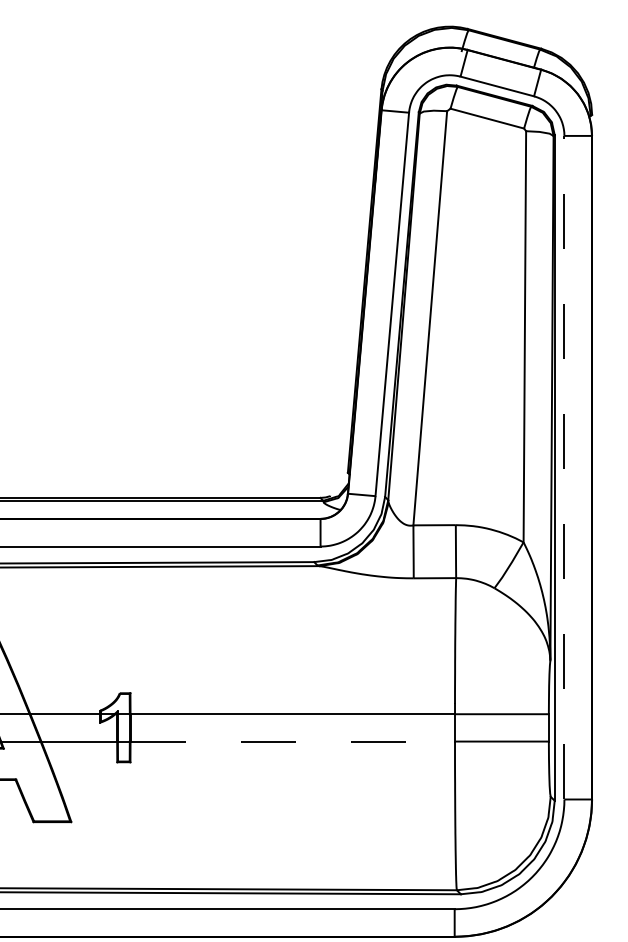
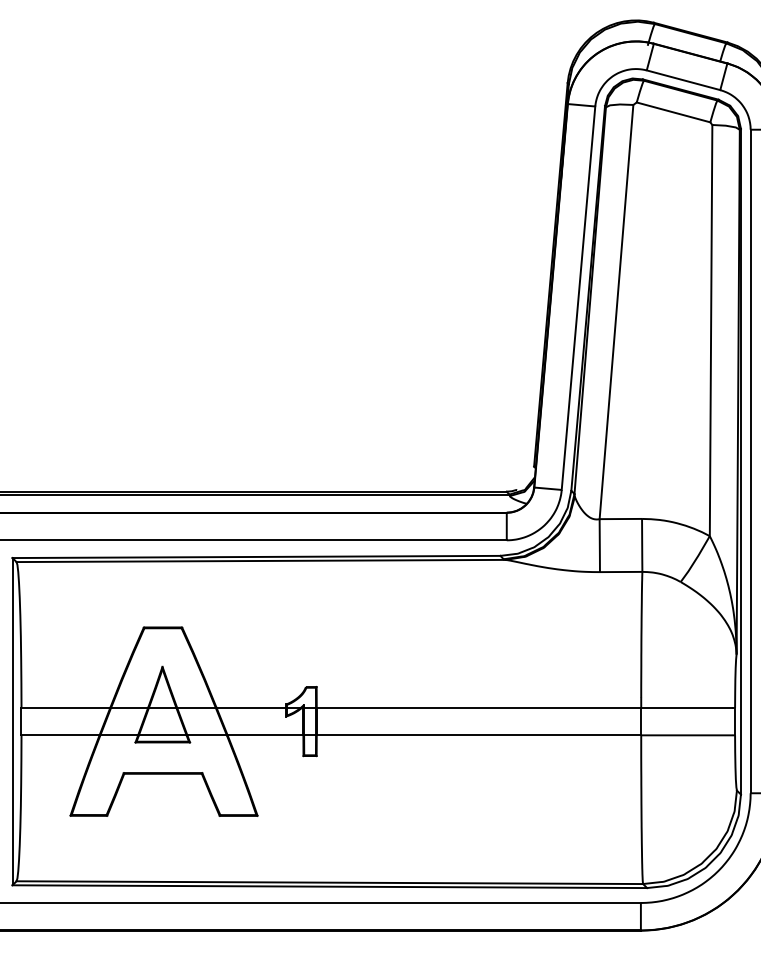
line: (564, 467) -> (750, 461), dashed -> solid
line: (293, 741) -> (479, 735), dashed -> solid

